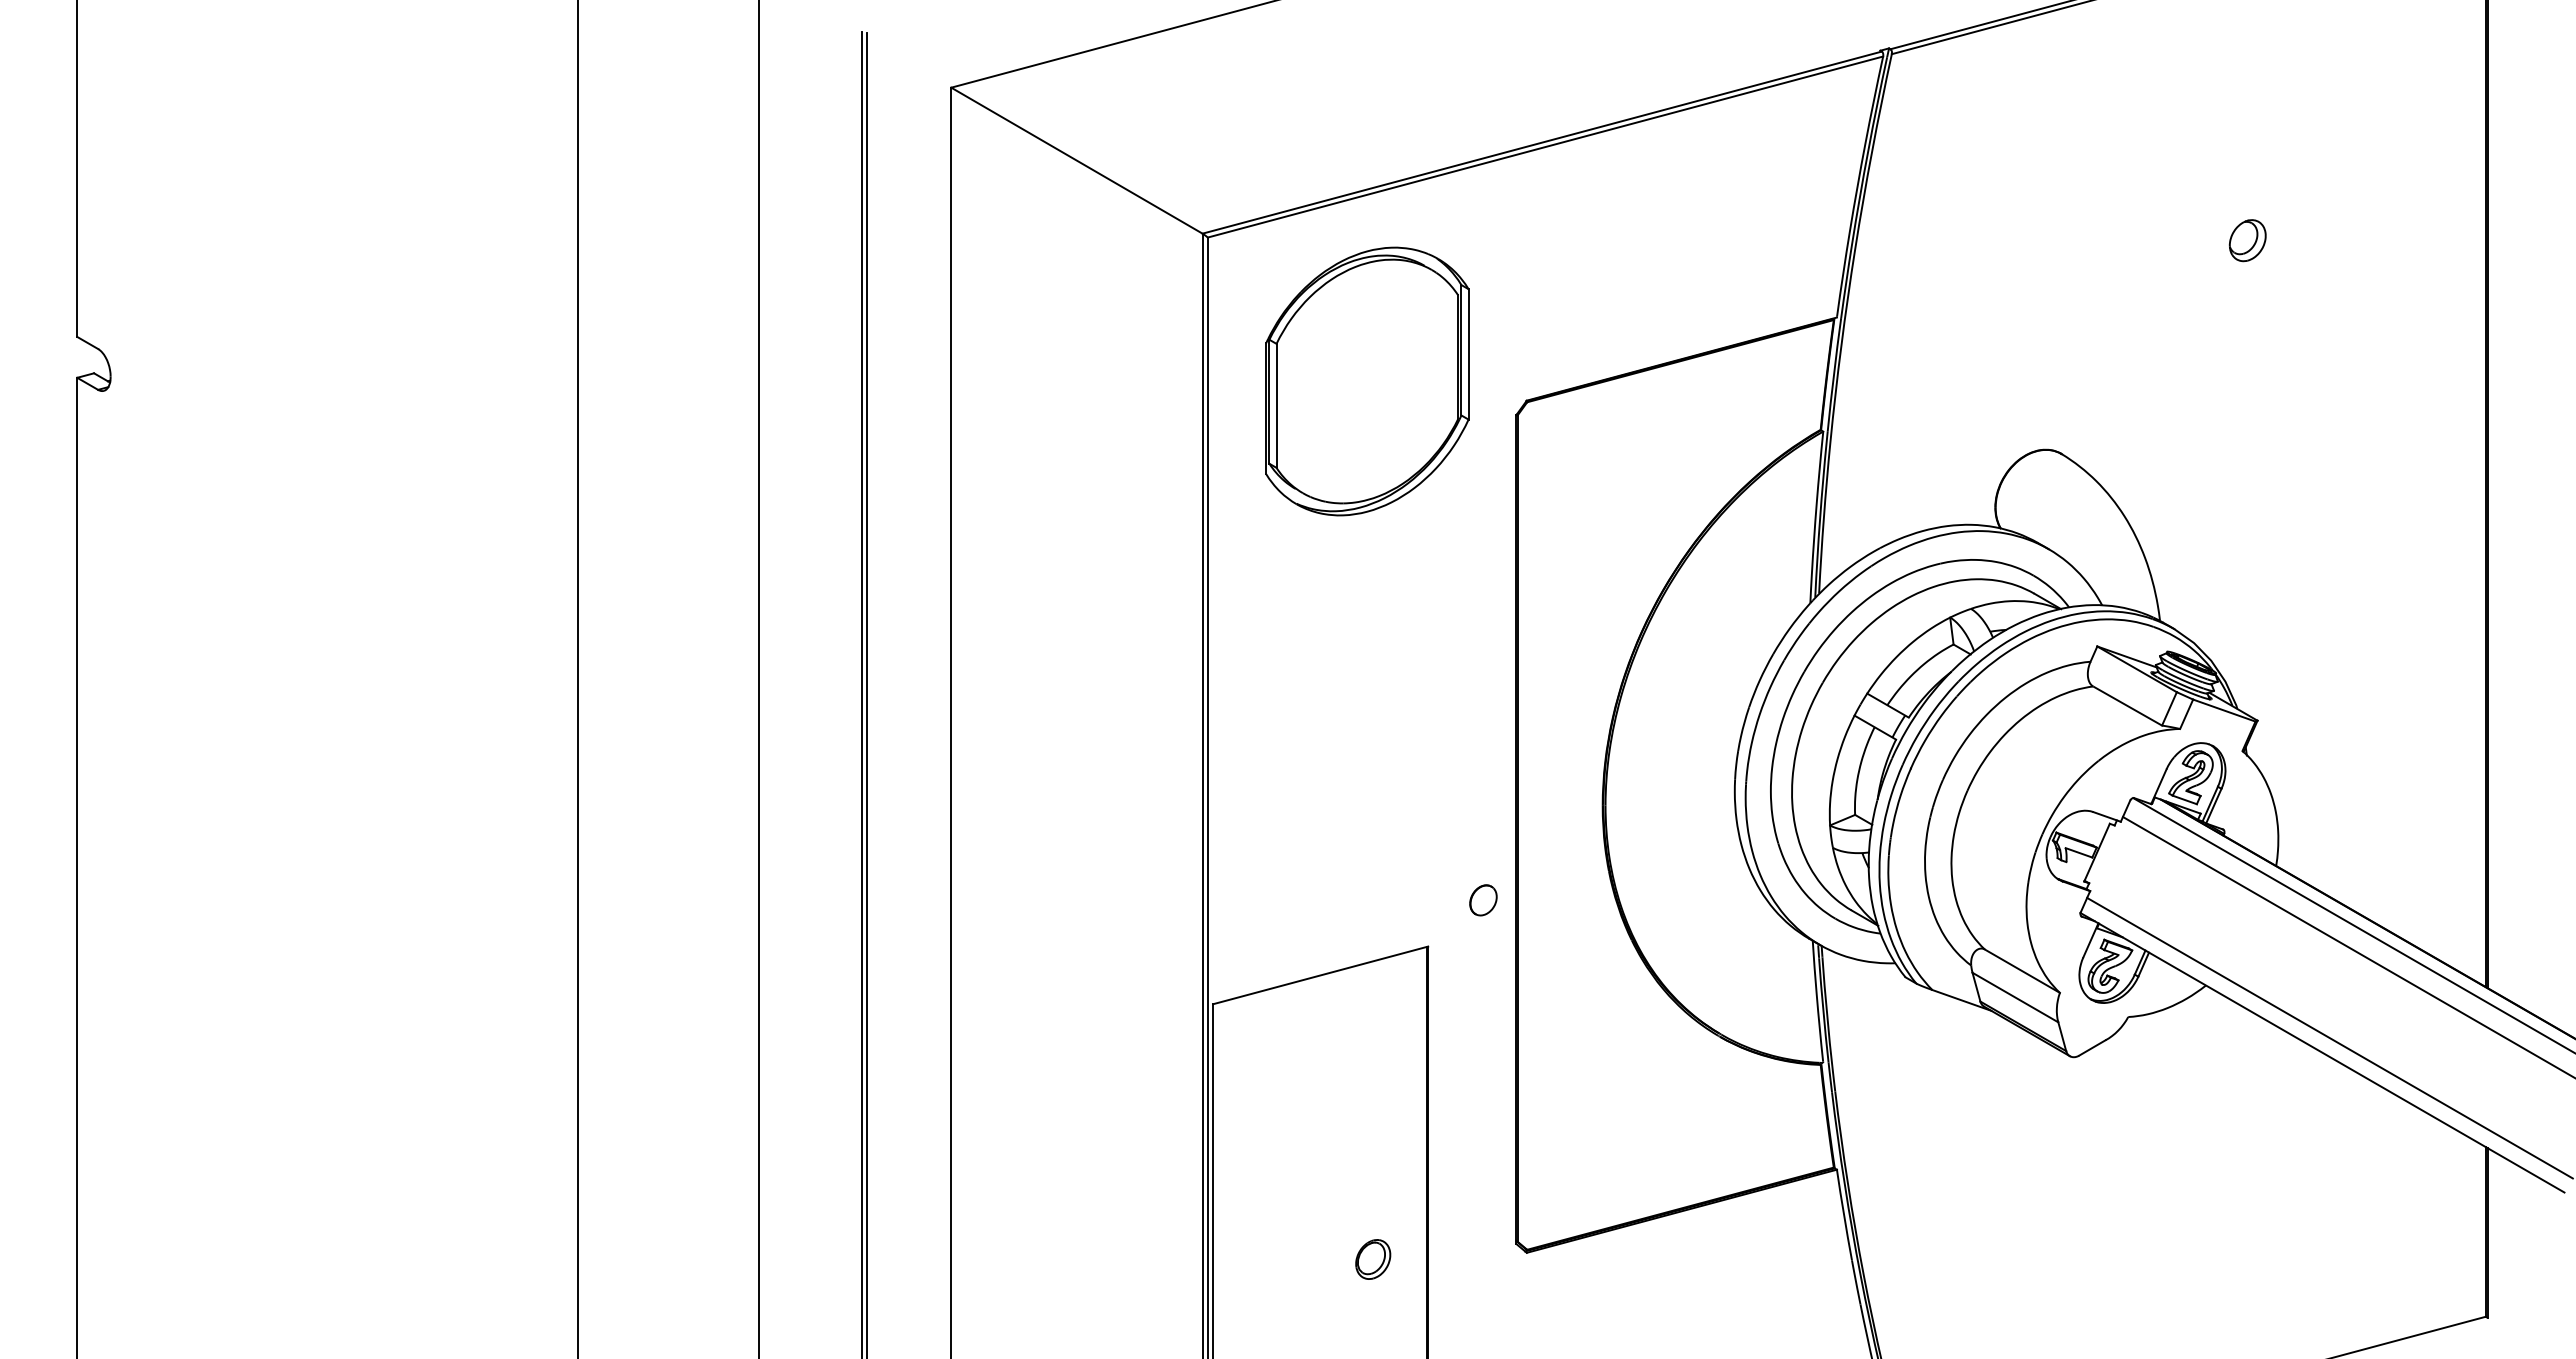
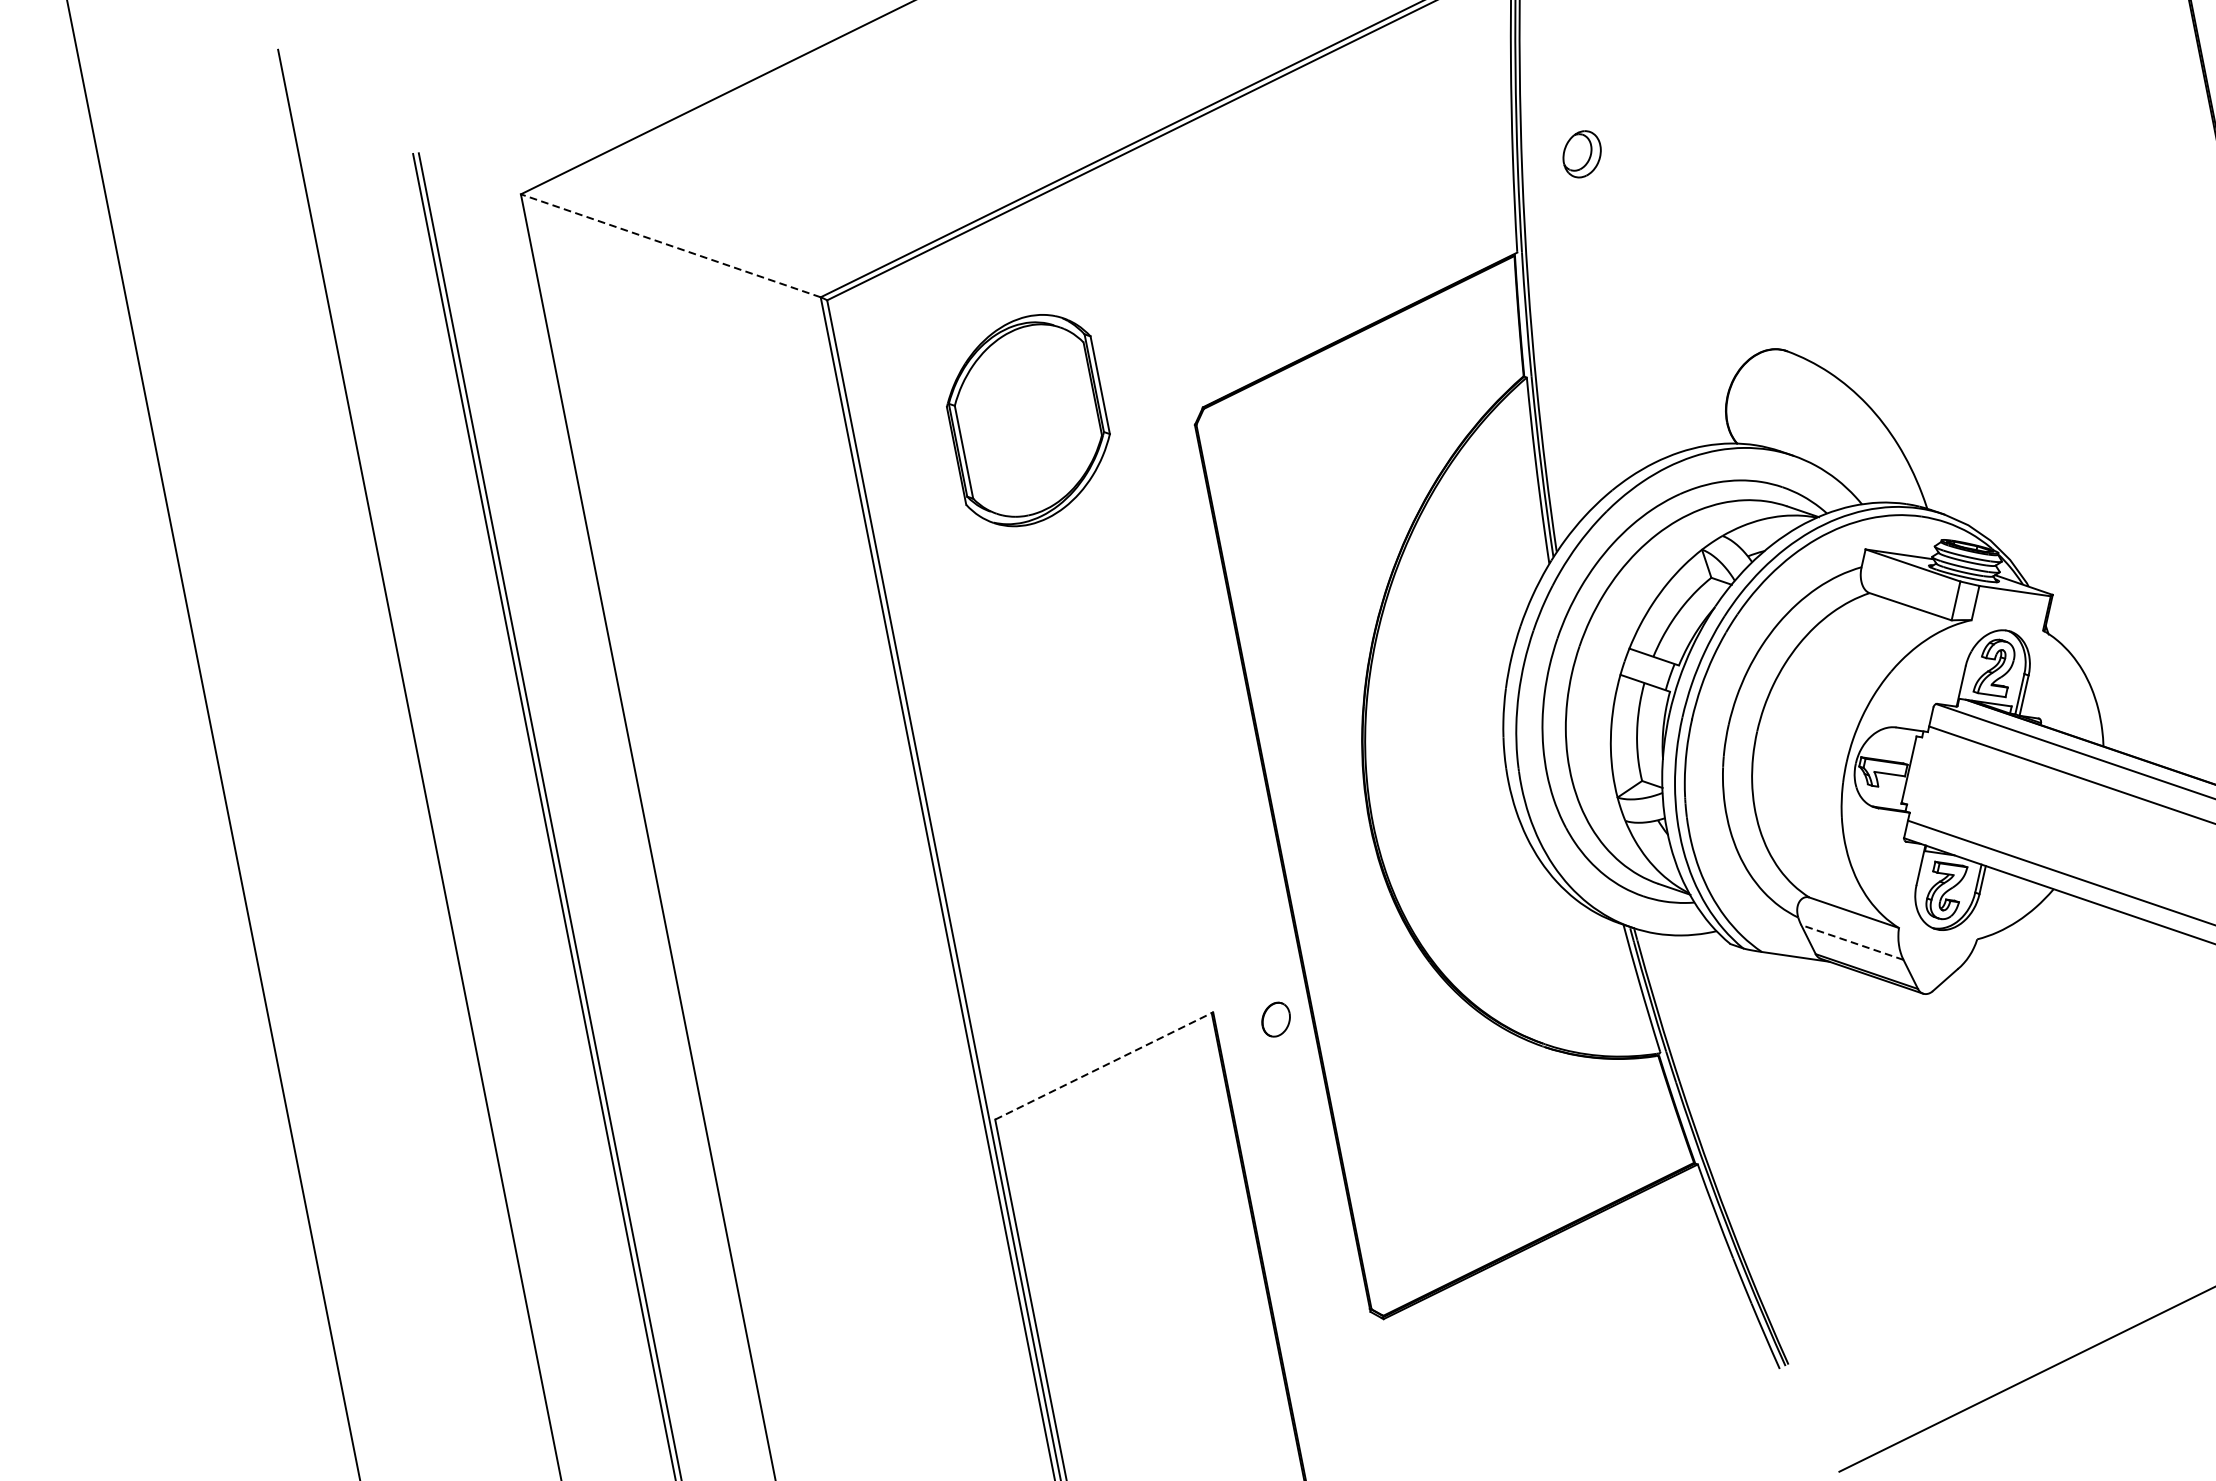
line: (1076, 160) -> (670, 245), solid -> dashed
part: (2247, 240) -> (1581, 154), moved
part: (1367, 381) -> (1028, 420), size x0.7
part: (1483, 900) -> (1276, 1019), moved
line: (1321, 975) -> (1105, 1065), solid -> dashed
line: (2015, 997) -> (1852, 942), solid -> dashed
part: (1373, 1259) -> (1220, 1358), removed

